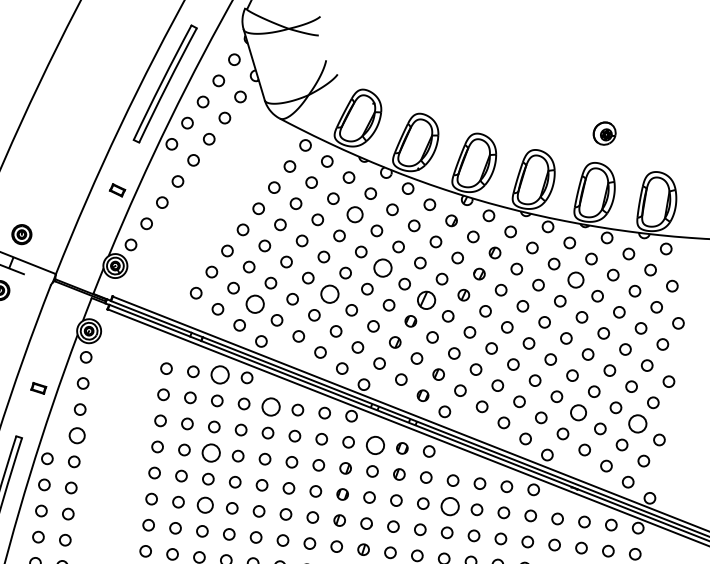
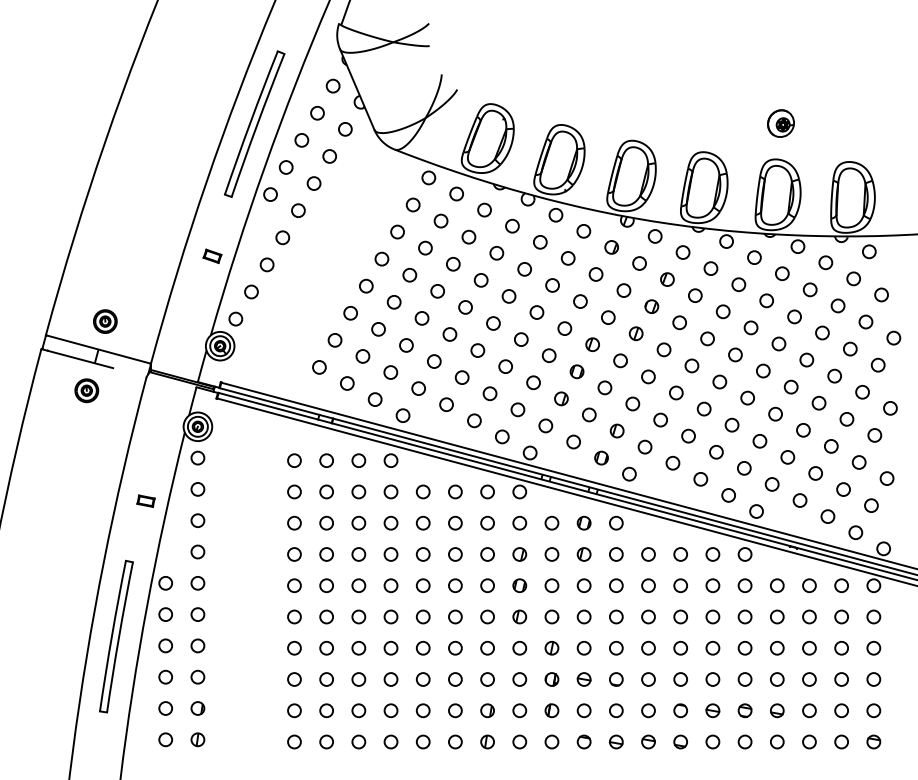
circle: (354, 214) -> (496, 253), size x0.71
circle: (382, 268) -> (536, 312), size x0.62
circle: (575, 279) -> (766, 300), size x0.71
circle: (329, 294) -> (477, 350), size x0.62
part: (426, 300) -> (592, 344), size x0.62
circle: (255, 304) -> (390, 372), size x0.62
circle: (219, 374) -> (358, 460), size x0.62
circle: (270, 406) -> (422, 491), size x0.62
circle: (578, 412) -> (787, 457), size x0.71
circle: (637, 423) -> (858, 462), size x0.62
circle: (76, 435) -> (197, 551), size x0.71
circle: (375, 444) -> (551, 522), size x0.62
circle: (211, 453) -> (358, 554), size x0.62
circle: (205, 504) -> (358, 616), size x0.71
circle: (450, 506) -> (648, 585), size x0.62

